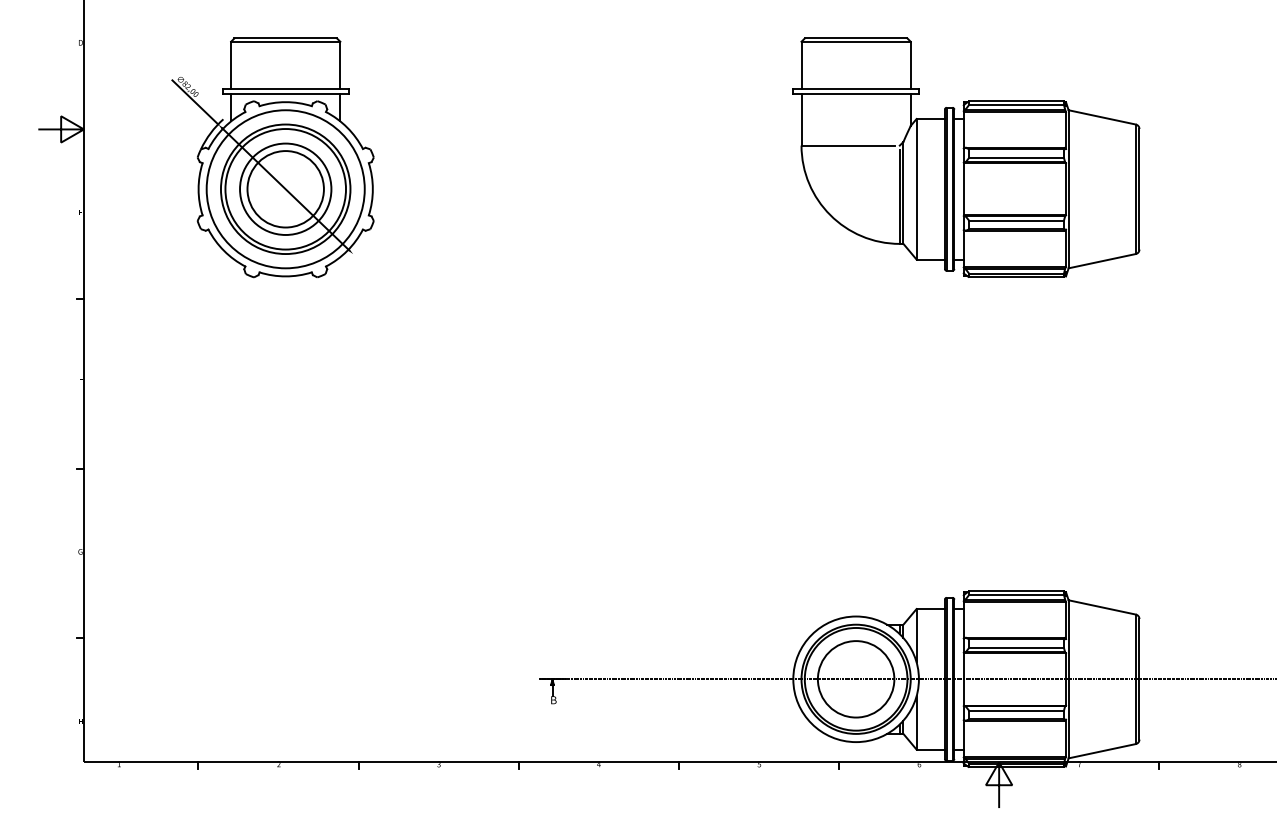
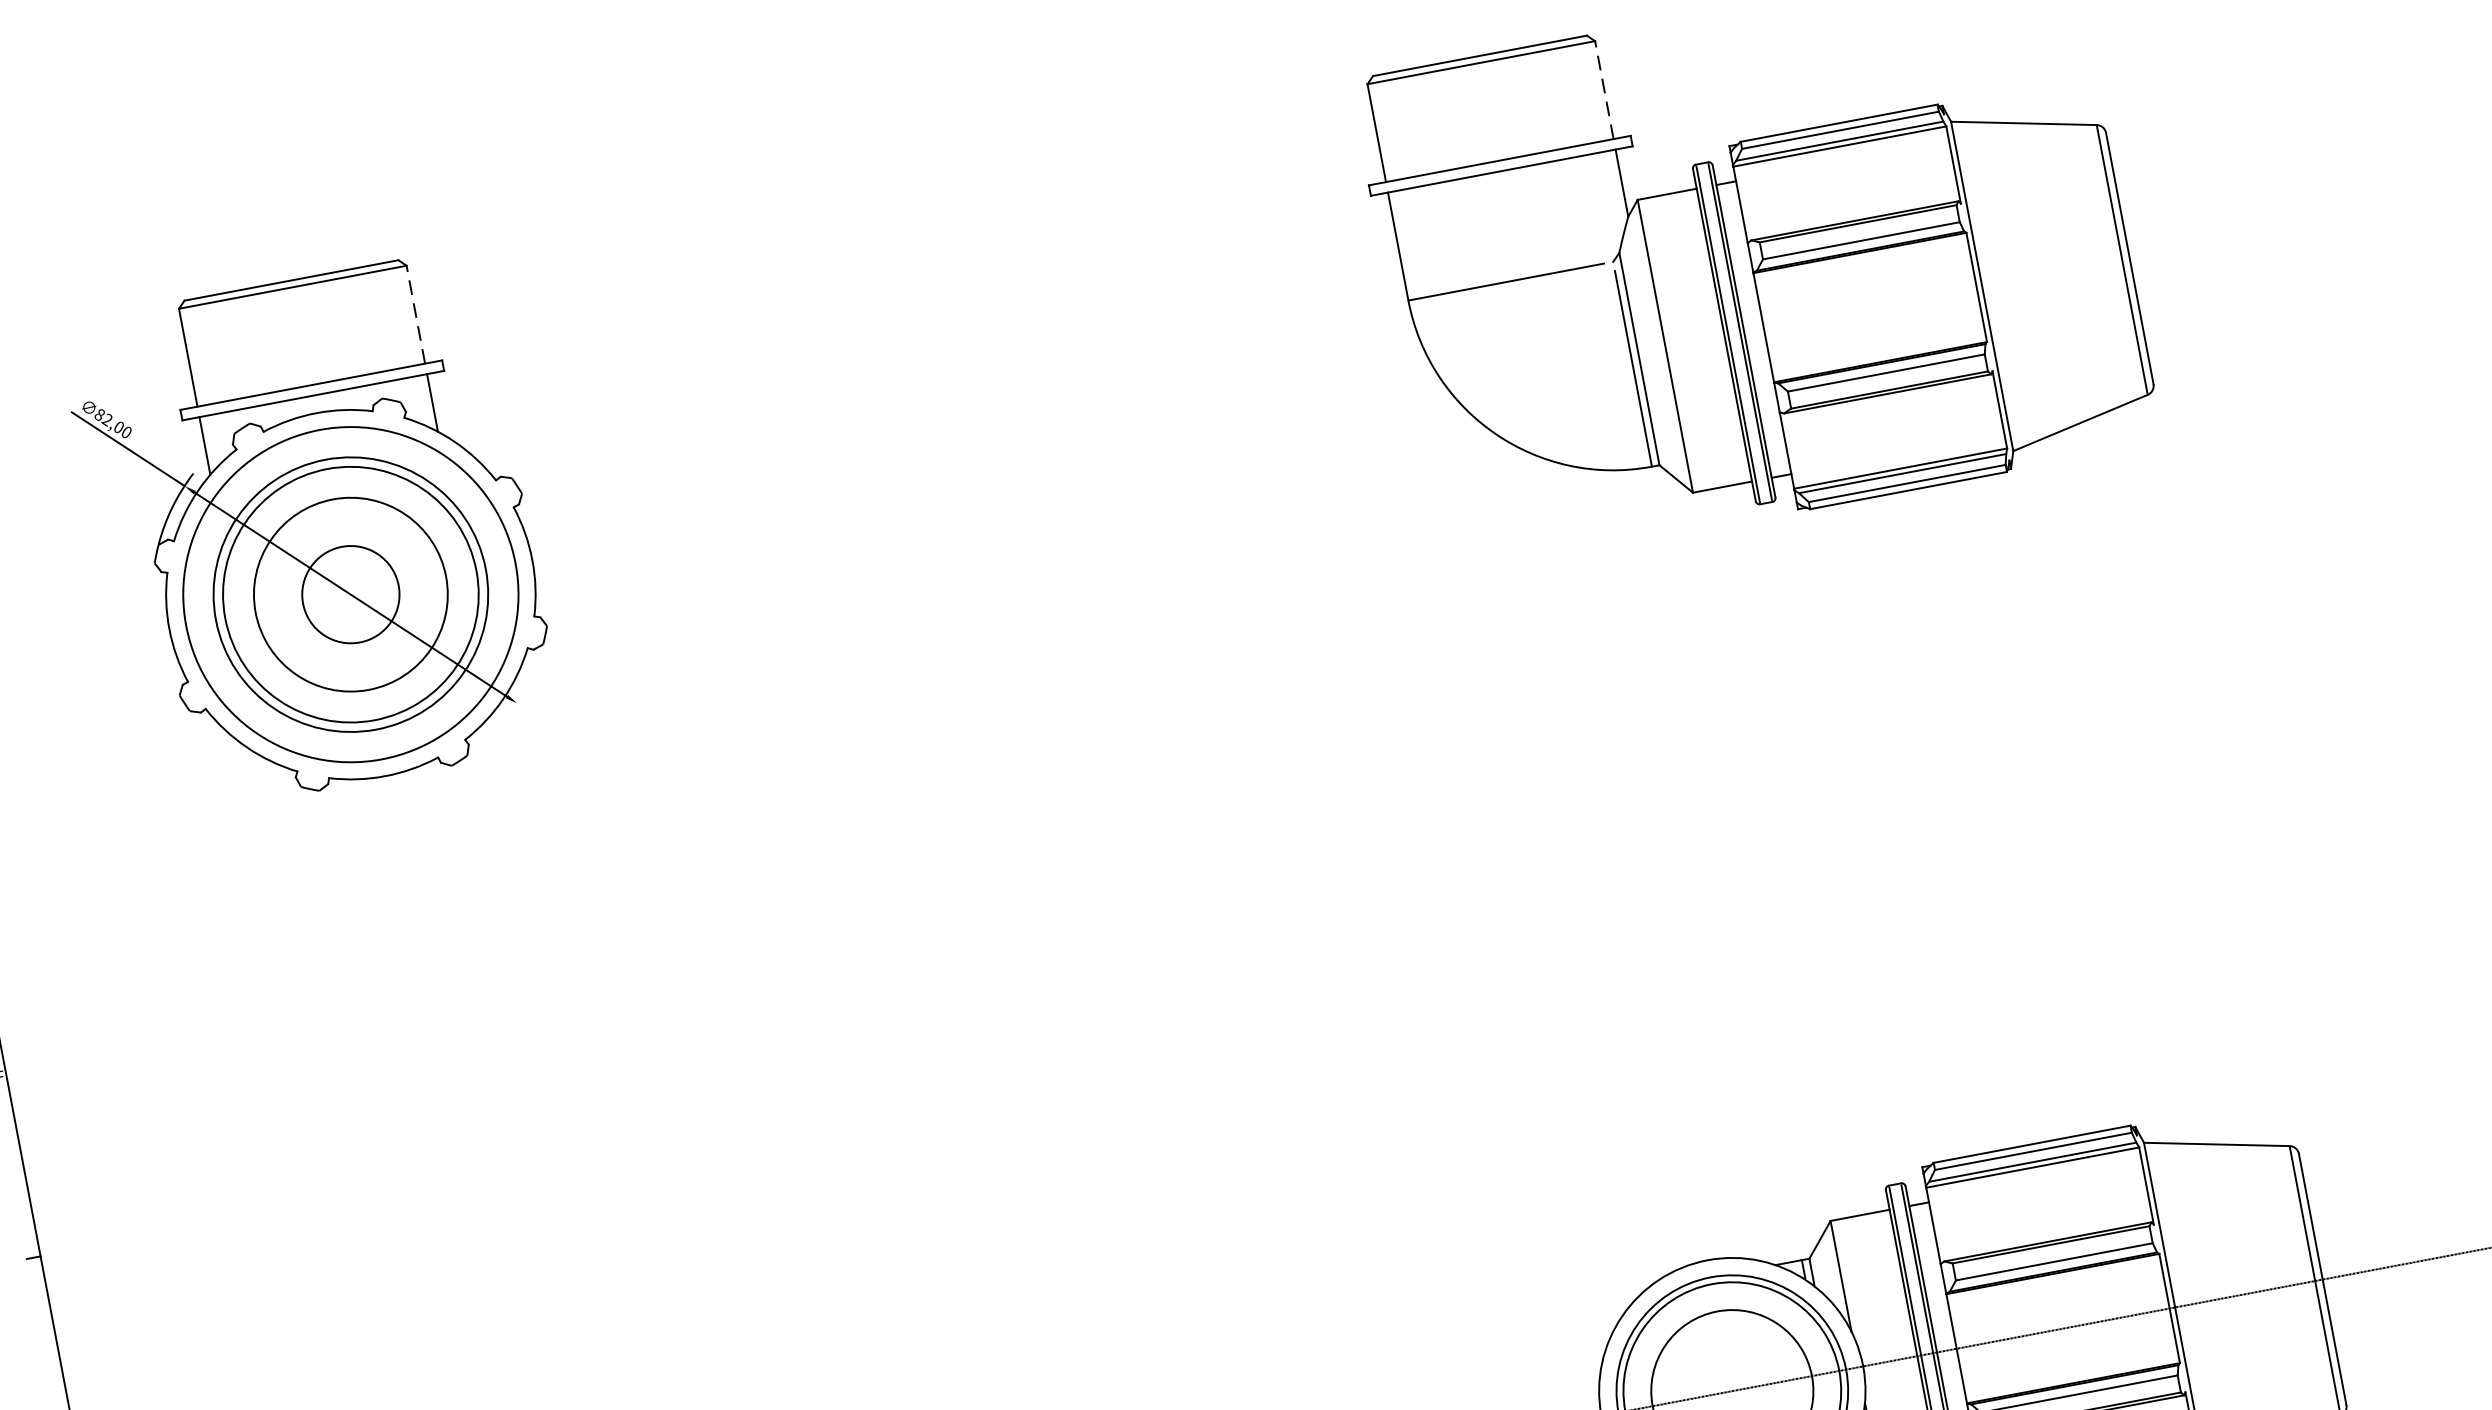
line: (340, 64) -> (415, 313), solid -> dashed
line: (910, 64) -> (1603, 88), solid -> dashed
circle: (285, 189) -> (350, 595), size x0.6

